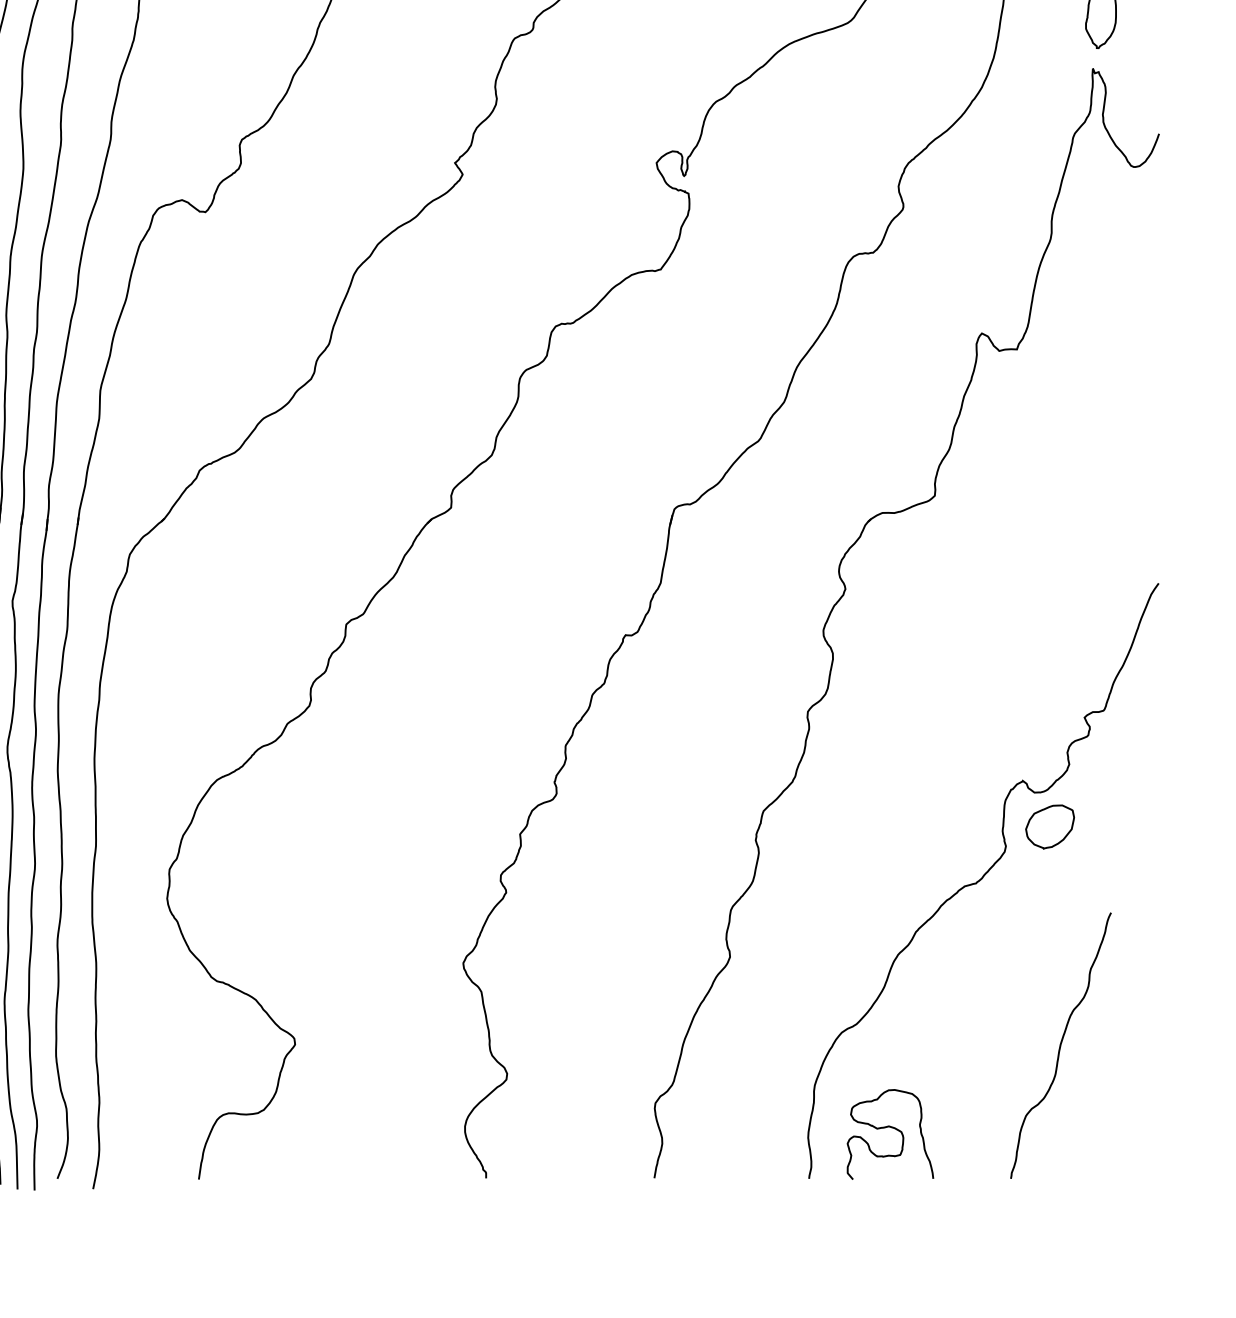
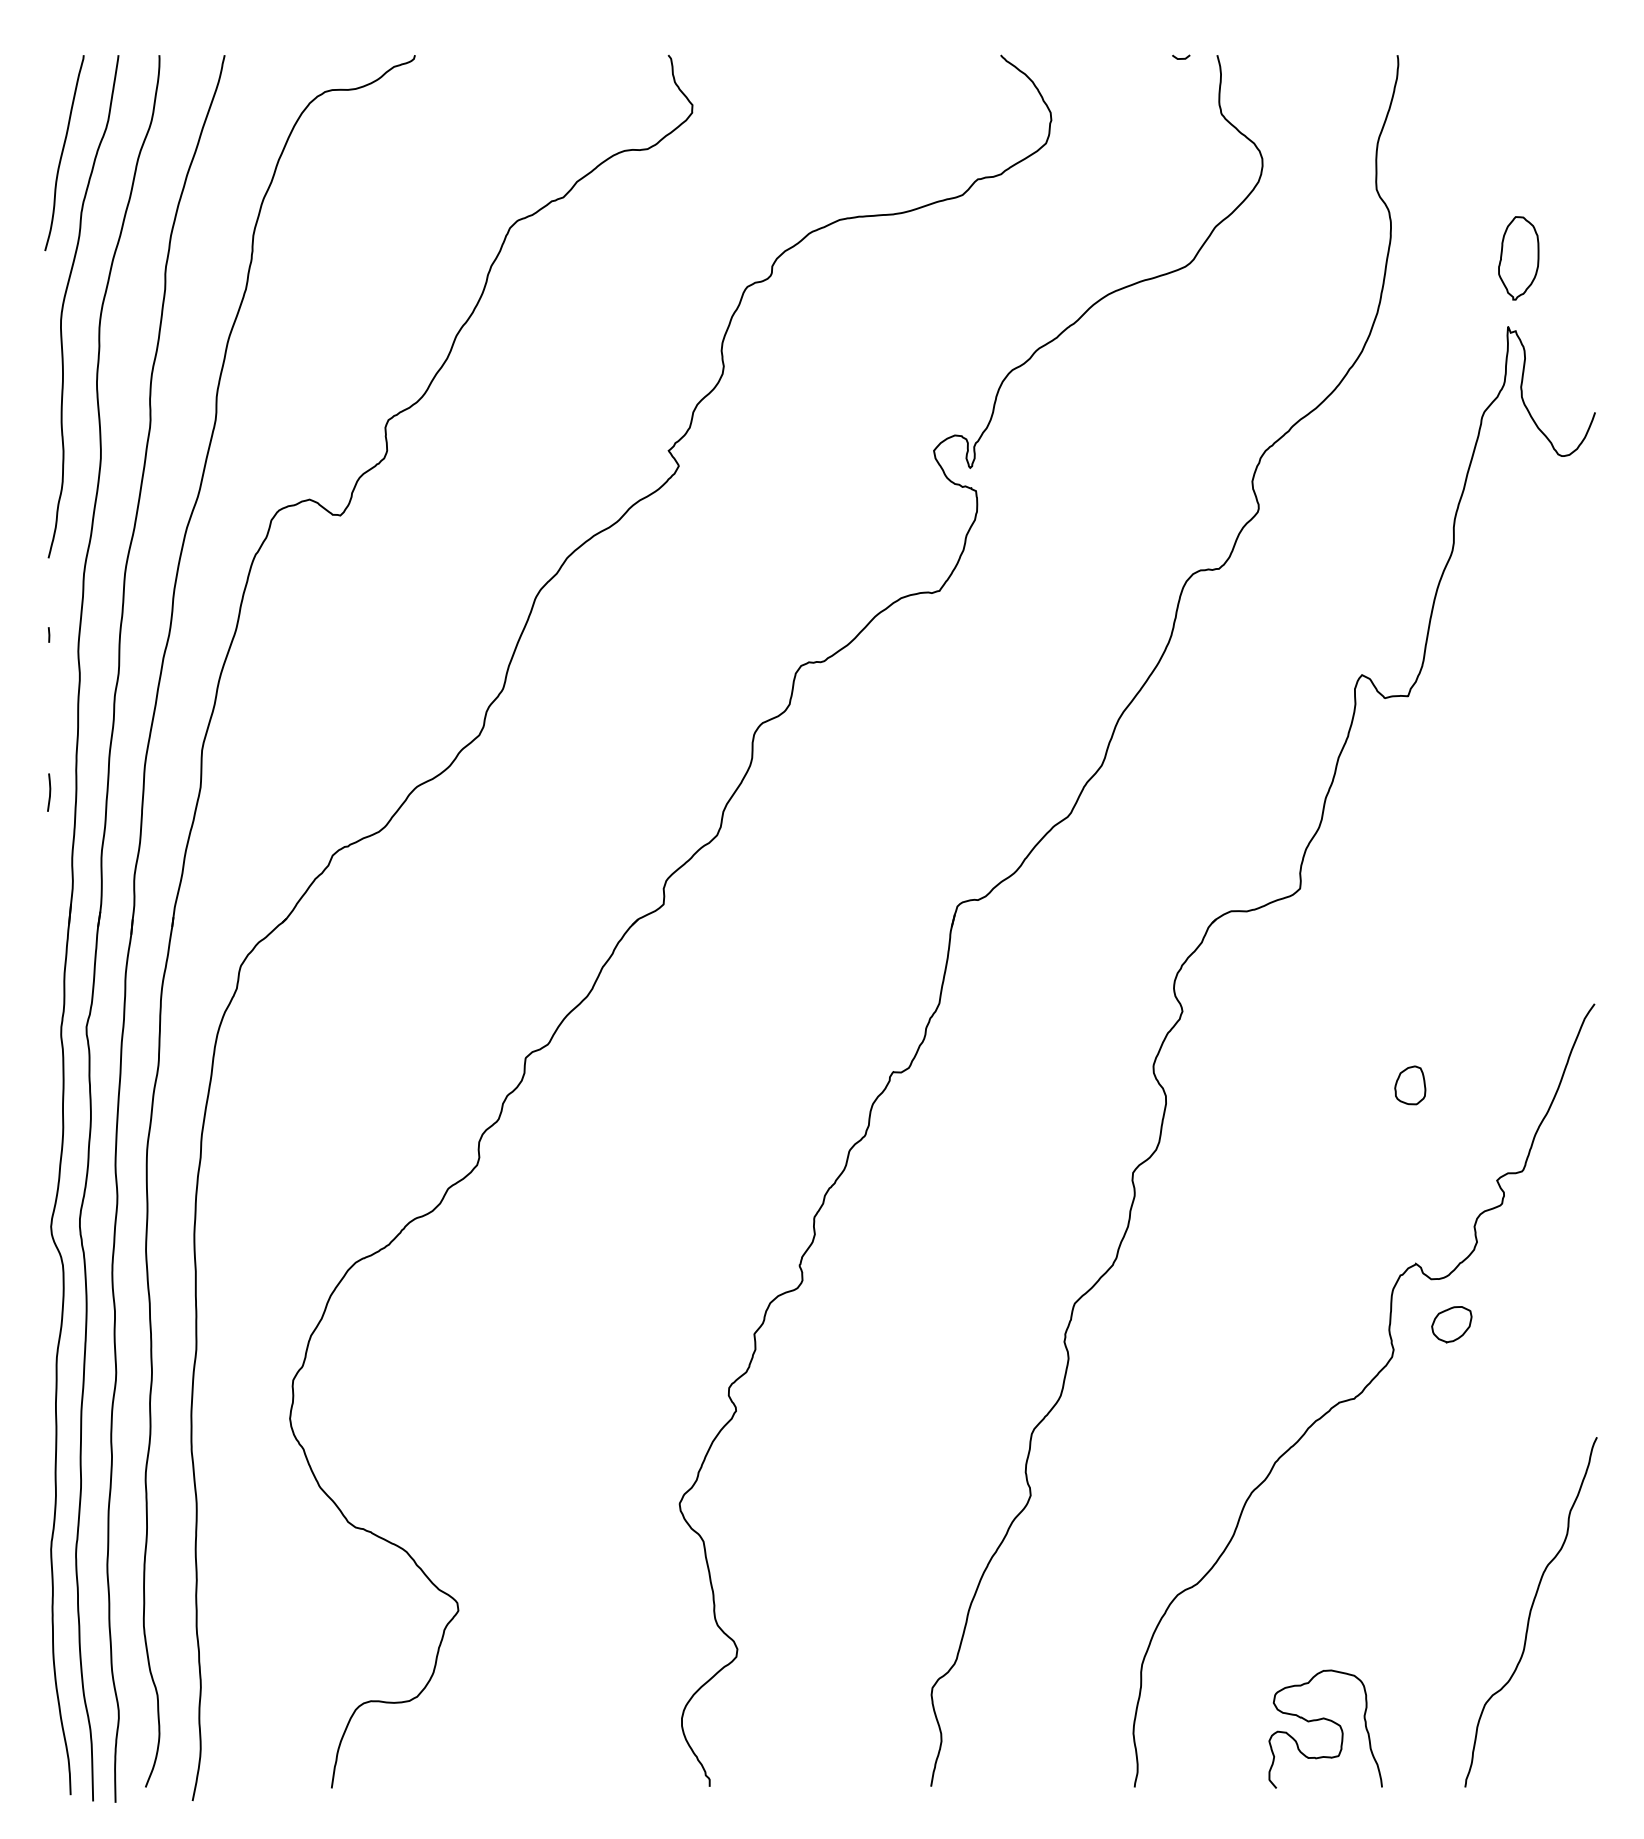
part: (1018, 645) -> (1410, 1085), added
part: (1049, 827) -> (1451, 1324), size x0.62
curve: (1060, 1045) -> (1530, 1612), moved
curve: (891, 1127) -> (1326, 1720), moved

